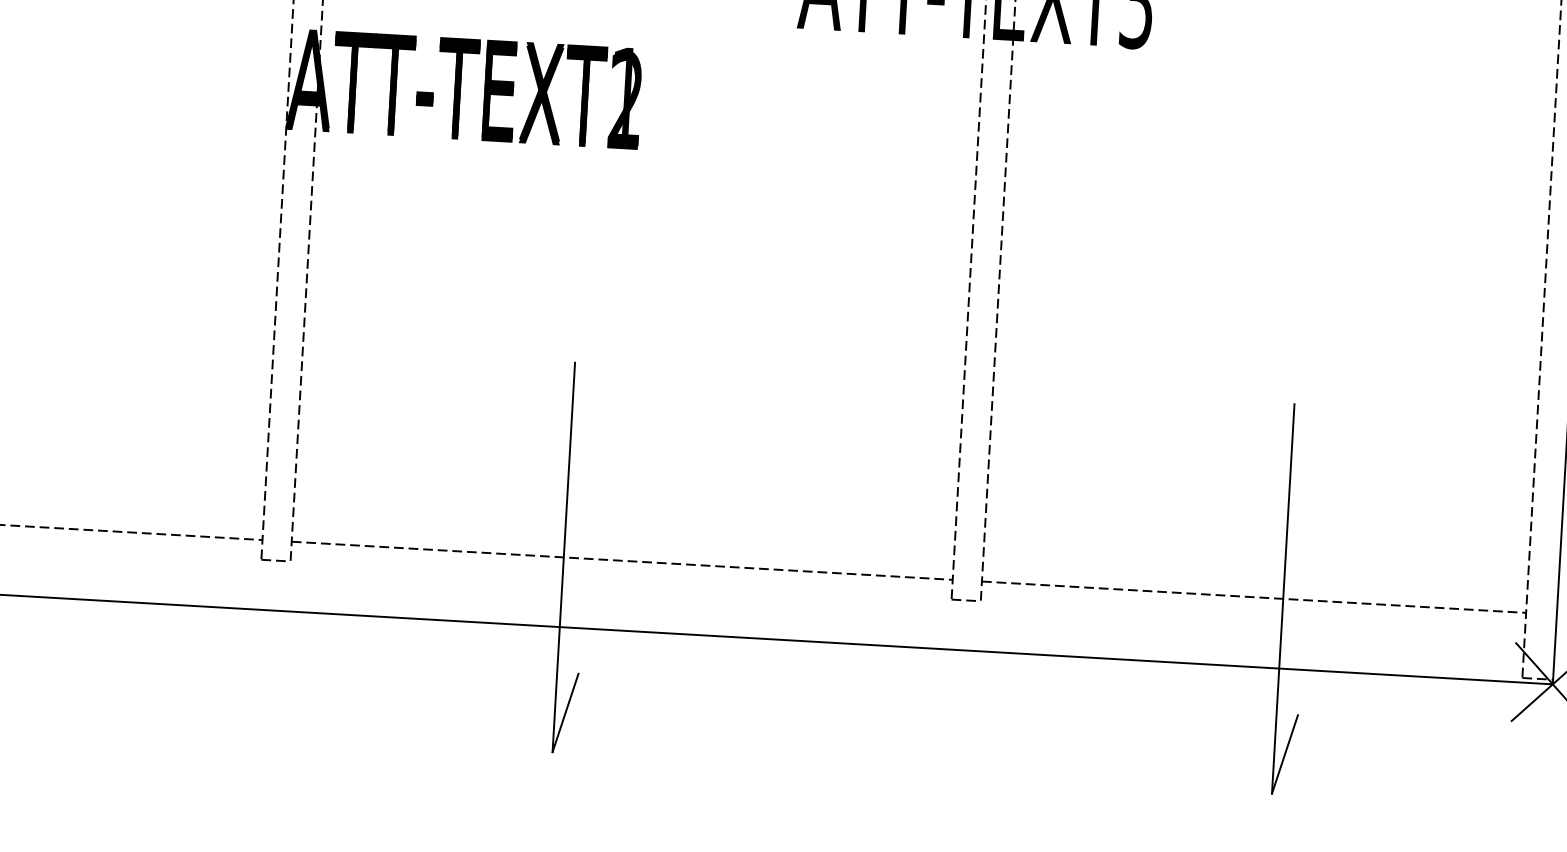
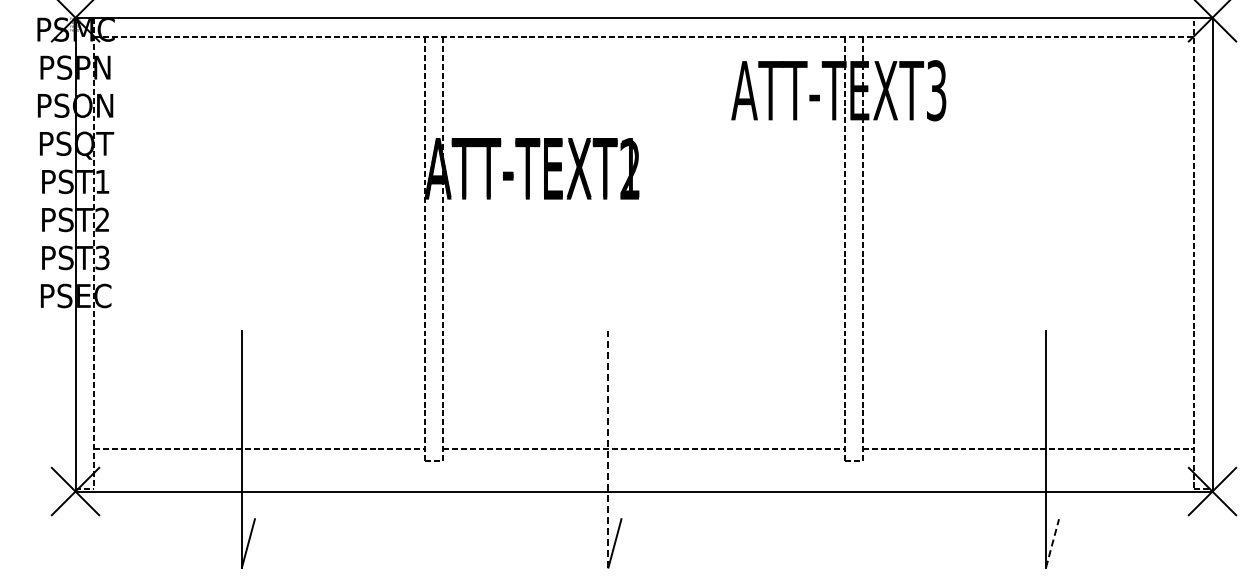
line: (563, 556) -> (608, 448), solid -> dashed
line: (1284, 752) -> (1052, 542), solid -> dashed

